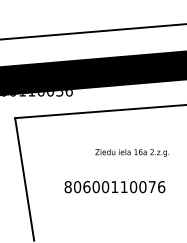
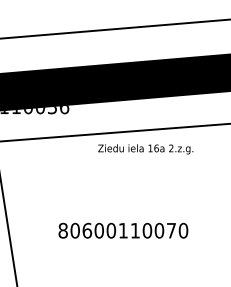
text: (132, 152) -> (146, 148), moved
text: (161, 186) -> (183, 229), 80600110076 -> 80600110070

